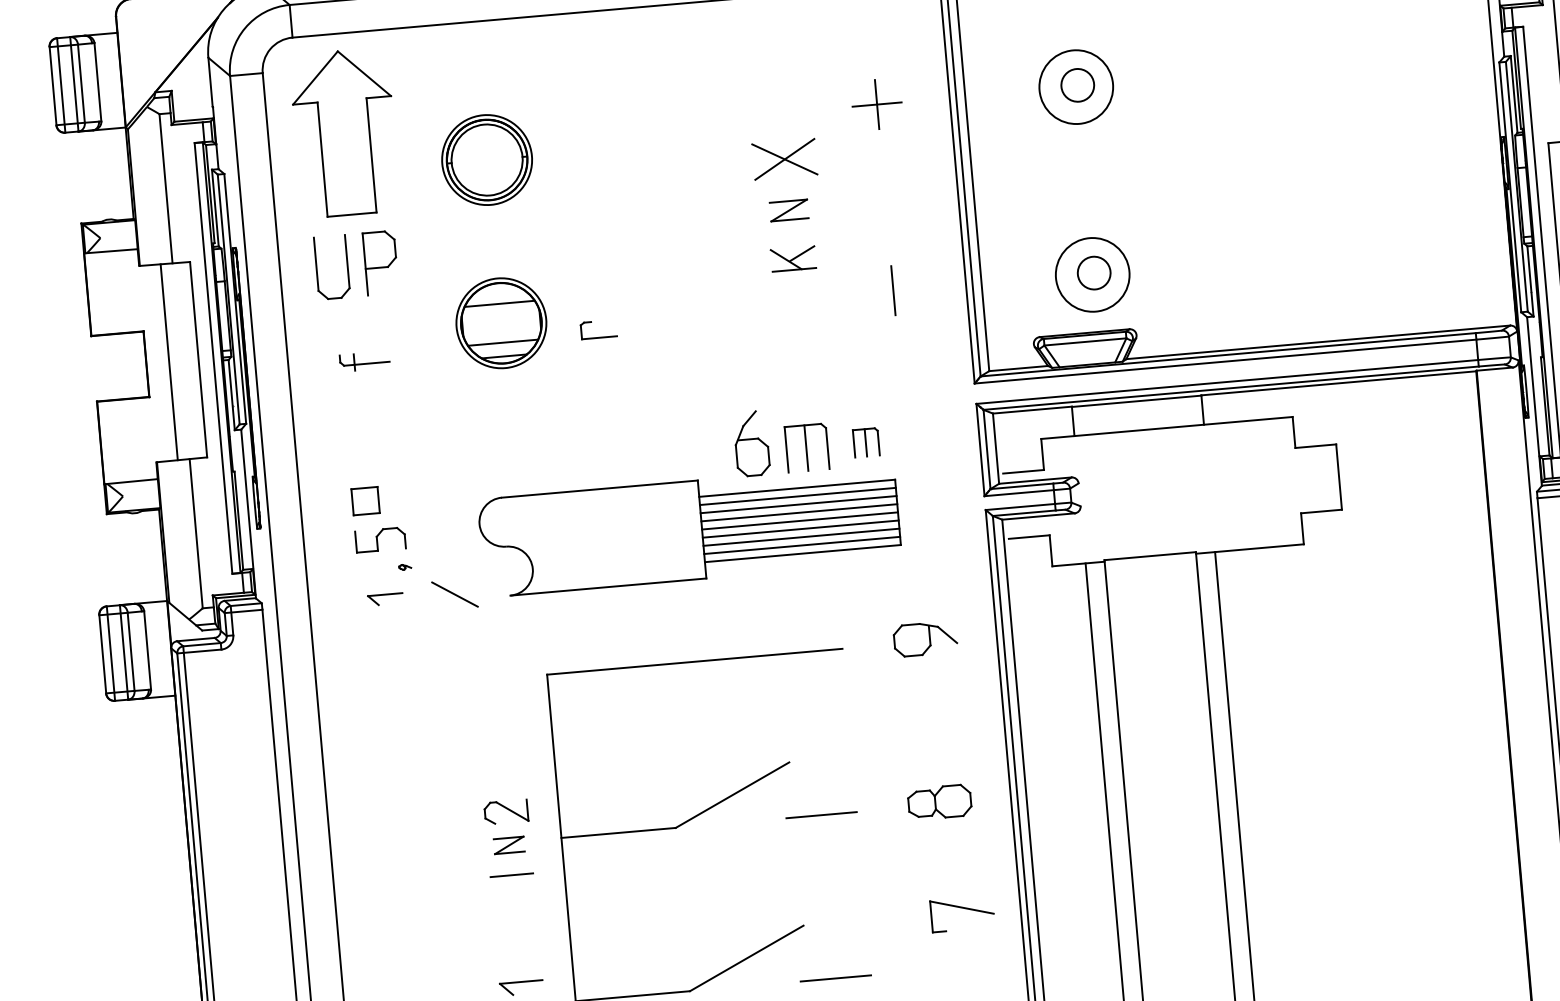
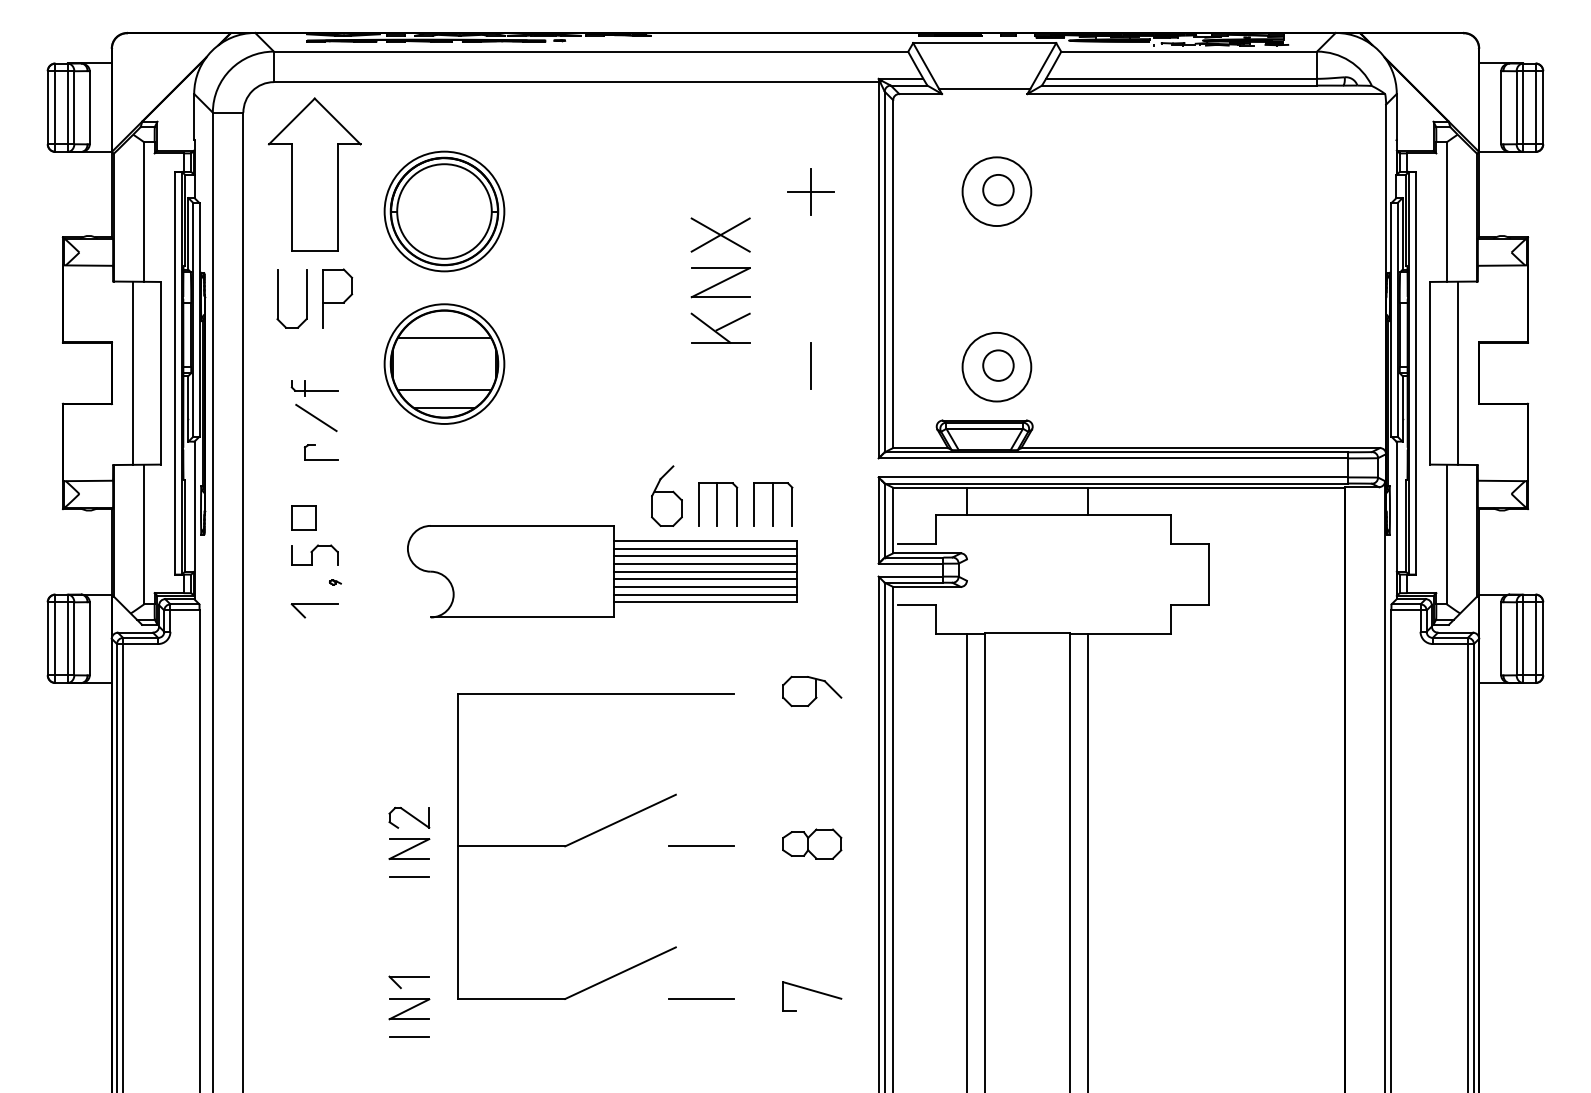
part: (487, 160) -> (444, 211), size x1.43
part: (789, 210) -> (720, 282), size x1.67
part: (793, 258) -> (720, 327), size x1.43
part: (501, 322) -> (444, 363), size x1.43
part: (598, 336) -> (320, 459), moved
part: (866, 442) -> (773, 504), size x1.67
line: (455, 594) -> (316, 417), moved
part: (385, 599) -> (314, 610), size x1.43
part: (509, 844) -> (409, 848), size x1.43
part: (962, 914) -> (812, 996), moved

